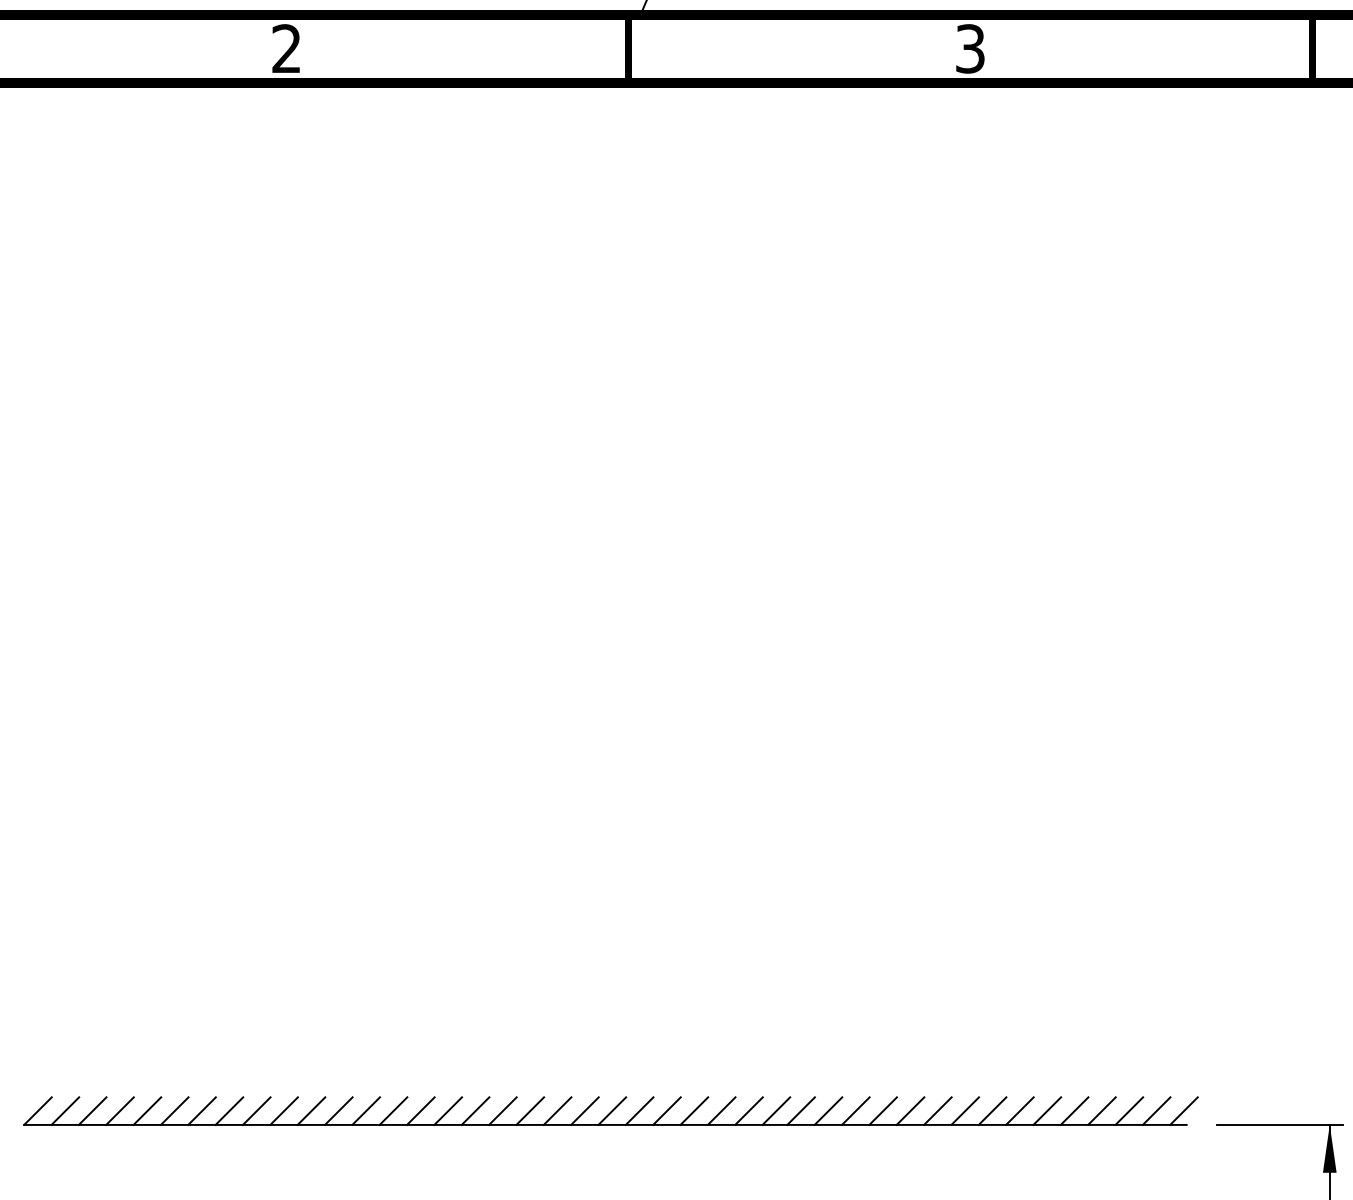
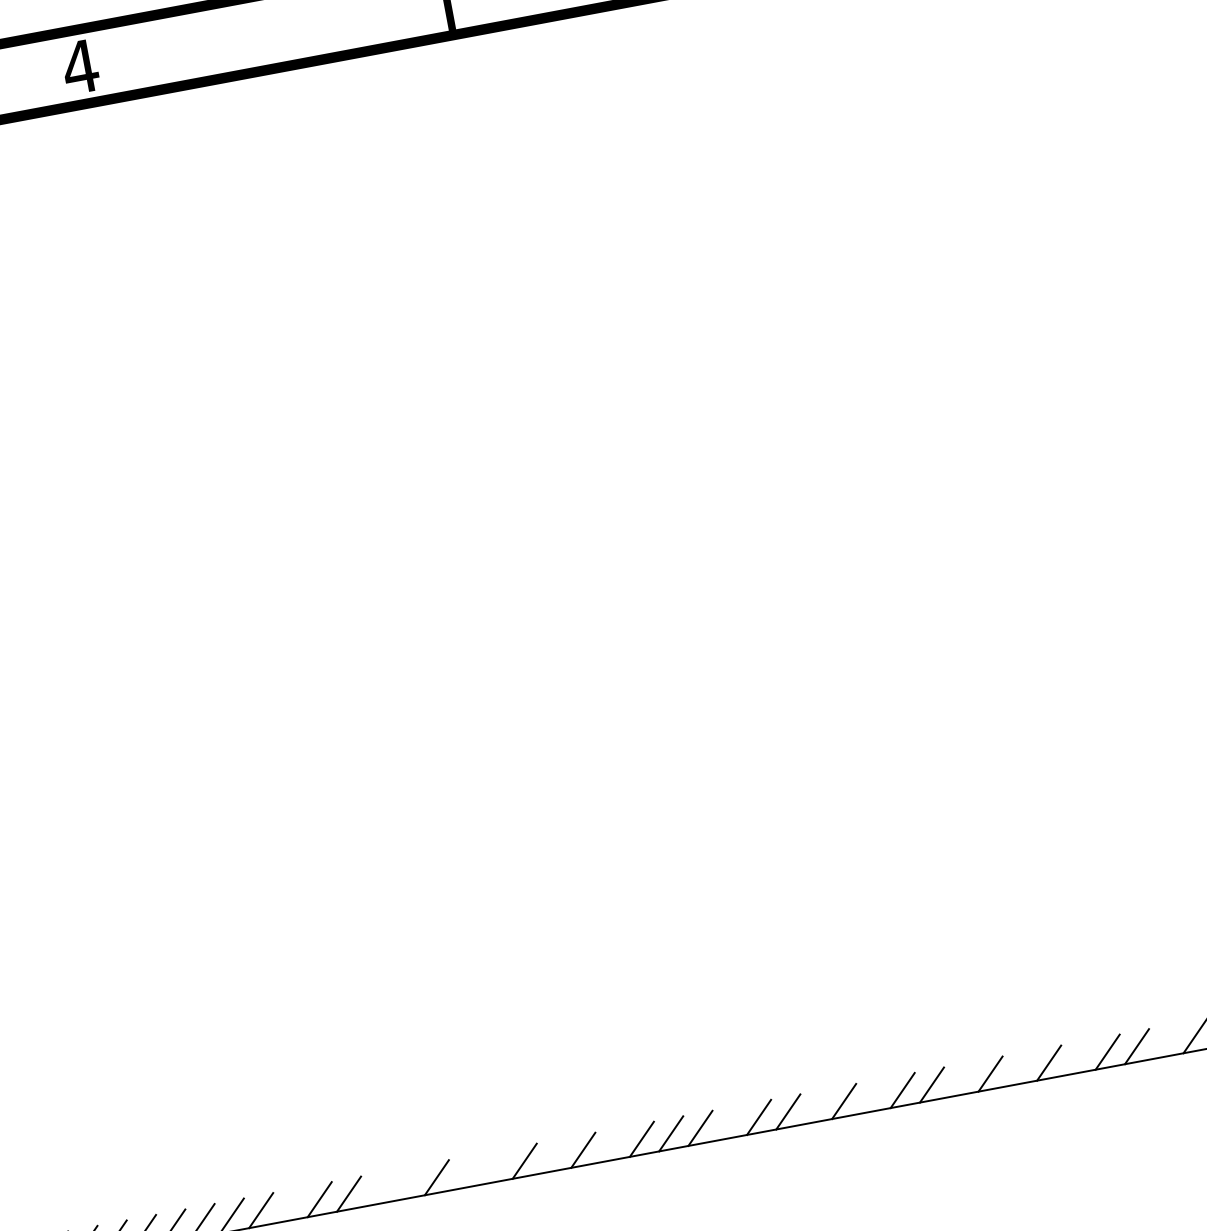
text: (286, 48) -> (80, 66), 2 -> 4
line: (283, 1110) -> (289, 1204), removed
line: (365, 1110) -> (377, 1188), removed
line: (393, 1110) -> (407, 1182), removed
line: (448, 1110) -> (466, 1171), removed
line: (475, 1110) -> (495, 1166), removed
line: (530, 1110) -> (554, 1155), removed
line: (584, 1110) -> (612, 1144), removed
line: (694, 1110) -> (729, 1122), removed
line: (776, 1110) -> (817, 1105), removed
line: (828, 1110) -> (873, 1095), removed
line: (910, 1110) -> (961, 1078), removed
line: (965, 1110) -> (1020, 1067), removed
line: (1019, 1110) -> (1077, 1057), removed
line: (1101, 1110) -> (1165, 1040), removed

